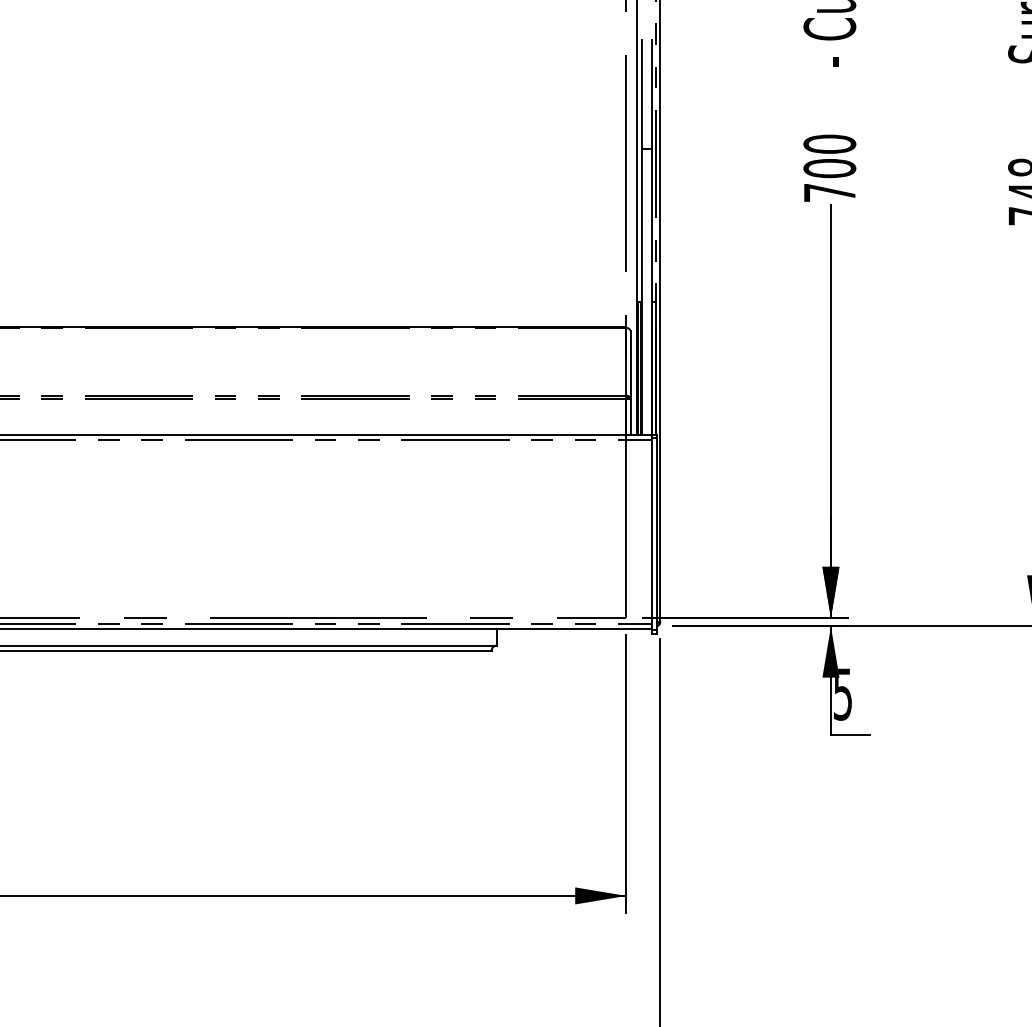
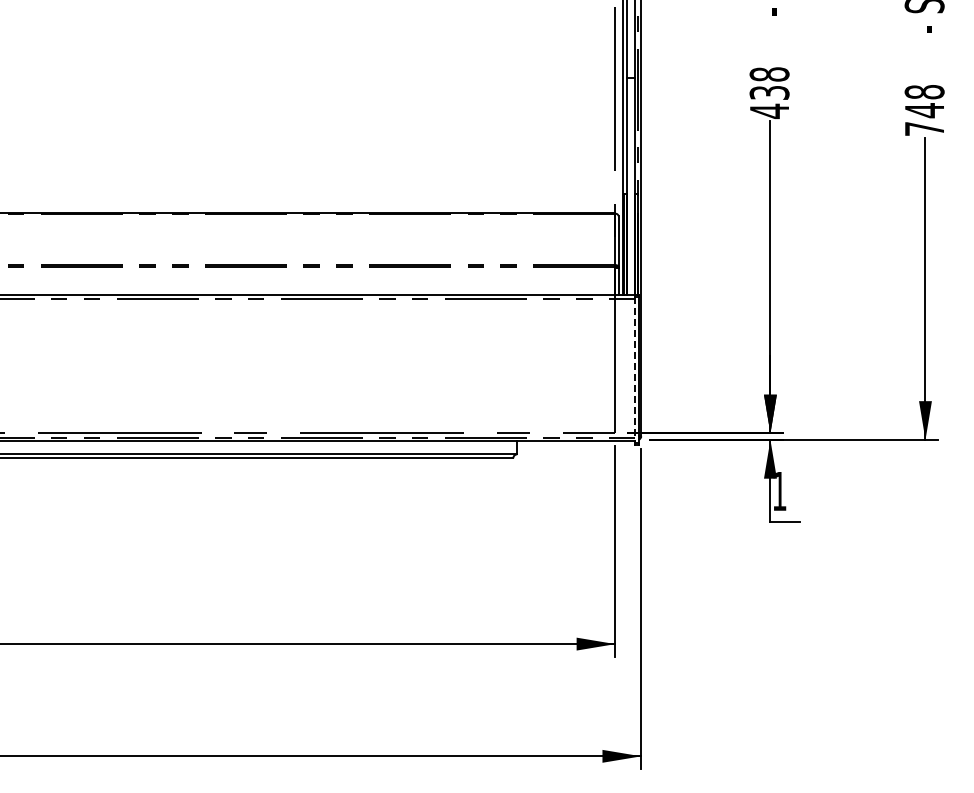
text: (829, 169) -> (769, 93), 700 -> 438
line: (651, 534) -> (634, 370), solid -> dashed
text: (842, 694) -> (779, 491), 5 -> 1

